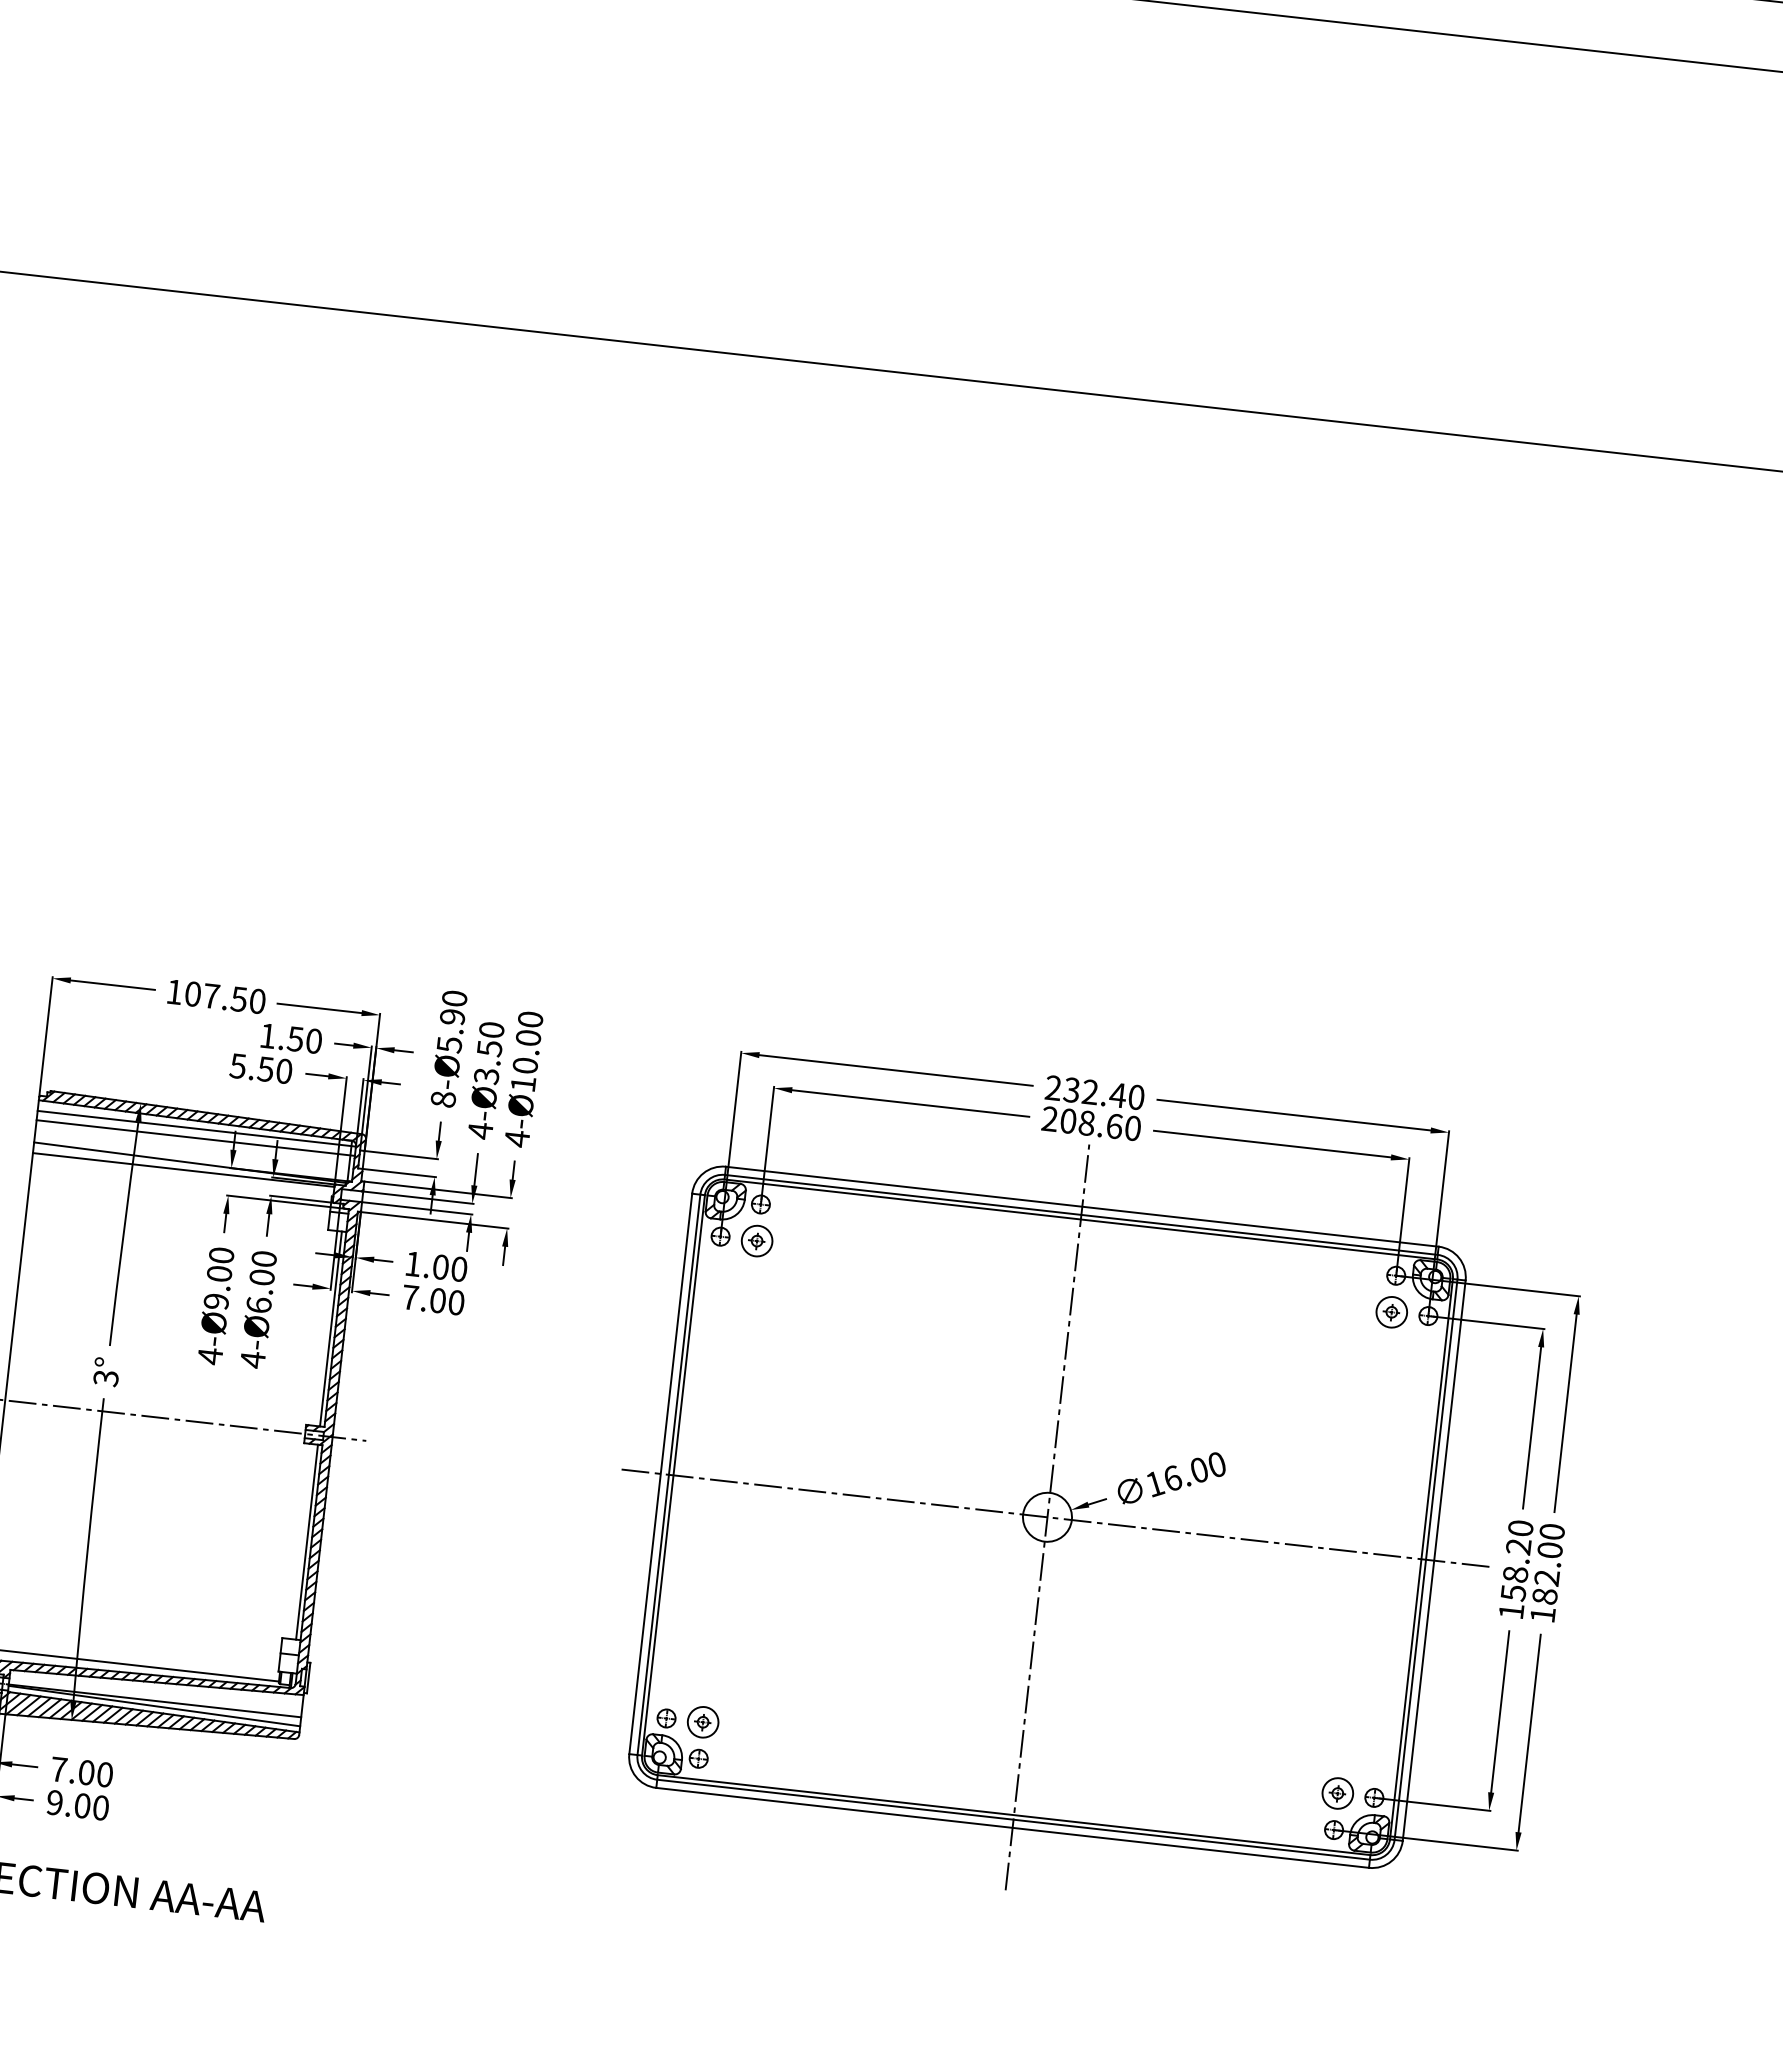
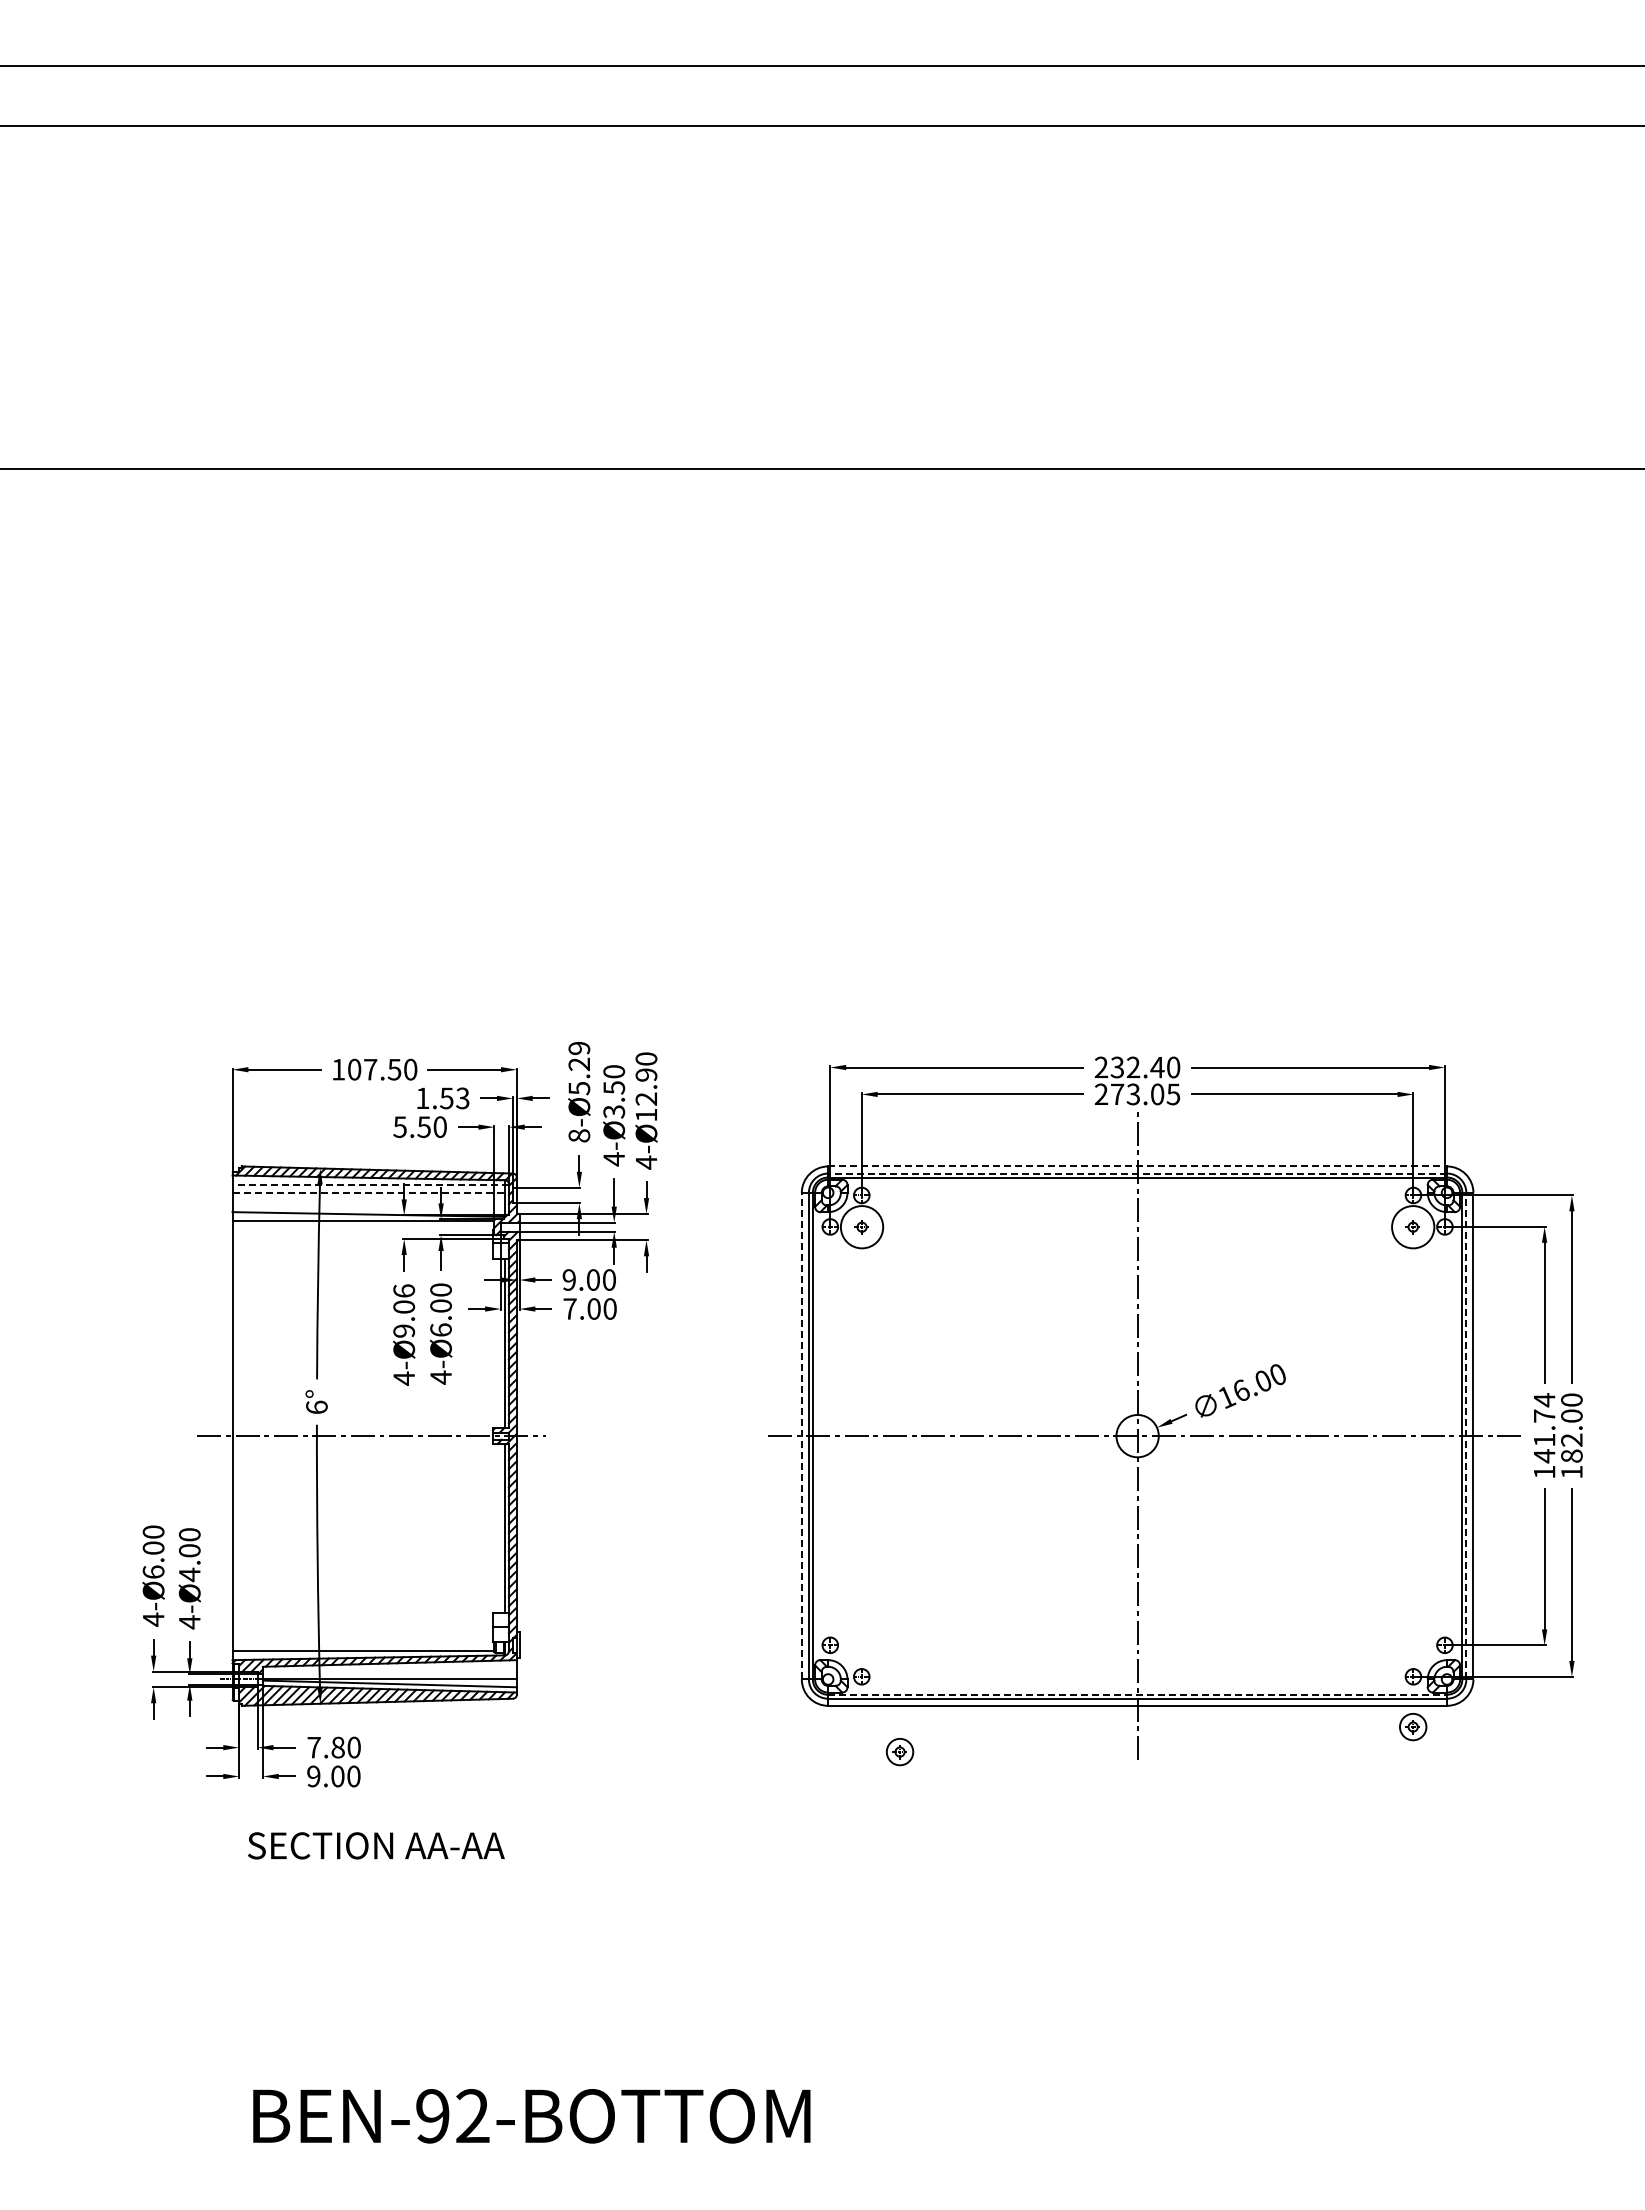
text: (453, 1008) -> (579, 1056), 5.90 -> 5.29
text: (313, 1041) -> (462, 1098), 1.50 -> 1.53
text: (527, 1051) -> (646, 1086), 10.00 -> 12.90
text: (1100, 1124) -> (1145, 1094), 208.60 -> 273.05
line: (196, 1128) -> (370, 1184), solid -> dashed
line: (196, 1137) -> (371, 1192), solid -> dashed
line: (1083, 1206) -> (1138, 1166), solid -> dashed
line: (1081, 1214) -> (1137, 1173), solid -> dashed
circle: (756, 1241) -> (861, 1227), size x1.6
text: (220, 1254) -> (403, 1290), 9.00 -> 9.06
text: (412, 1263) -> (568, 1279), 1.00 -> 9.00
circle: (1390, 1312) -> (1412, 1227), size x1.6
text: (105, 1378) -> (316, 1407), 3° -> 6°
line: (660, 1473) -> (801, 1435), solid -> dashed
line: (1426, 1559) -> (1466, 1435), solid -> dashed
text: (1517, 1561) -> (1544, 1428), 158.20 -> 141.74
part: (703, 1722) -> (900, 1752), moved
text: (85, 1772) -> (337, 1747), 7.00 -> 7.80
part: (1338, 1794) -> (1413, 1727), moved
line: (1015, 1814) -> (1138, 1694), solid -> dashed

